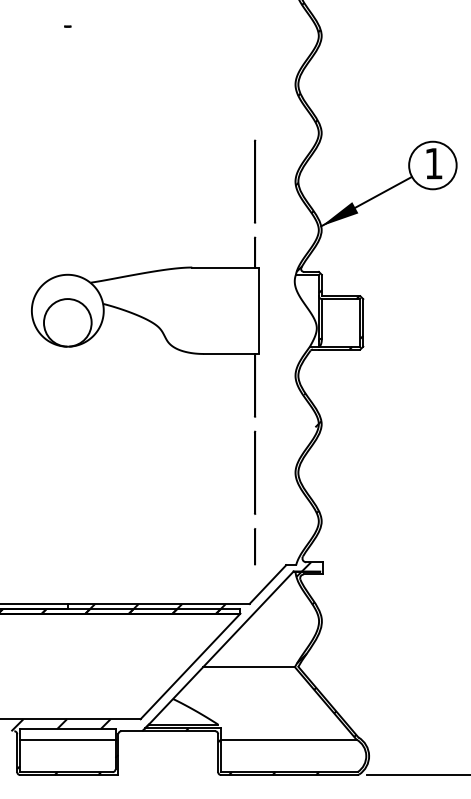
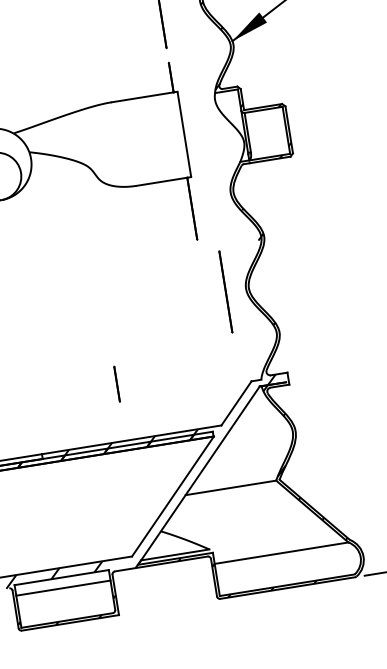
line: (255, 472) -> (226, 291), moved
line: (255, 546) -> (117, 383), moved

